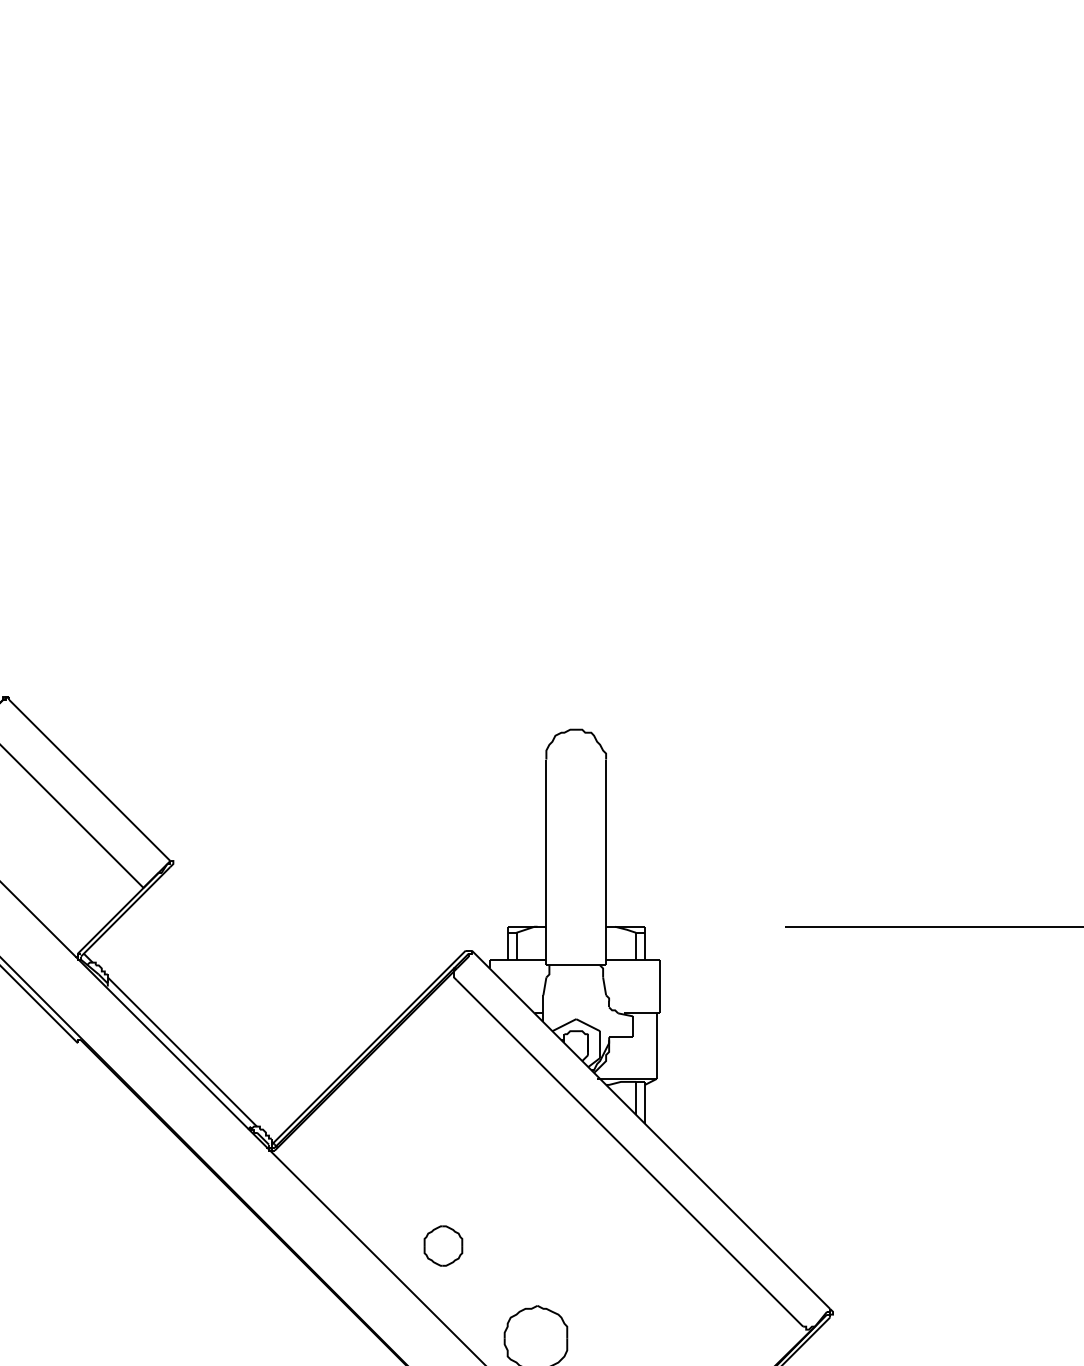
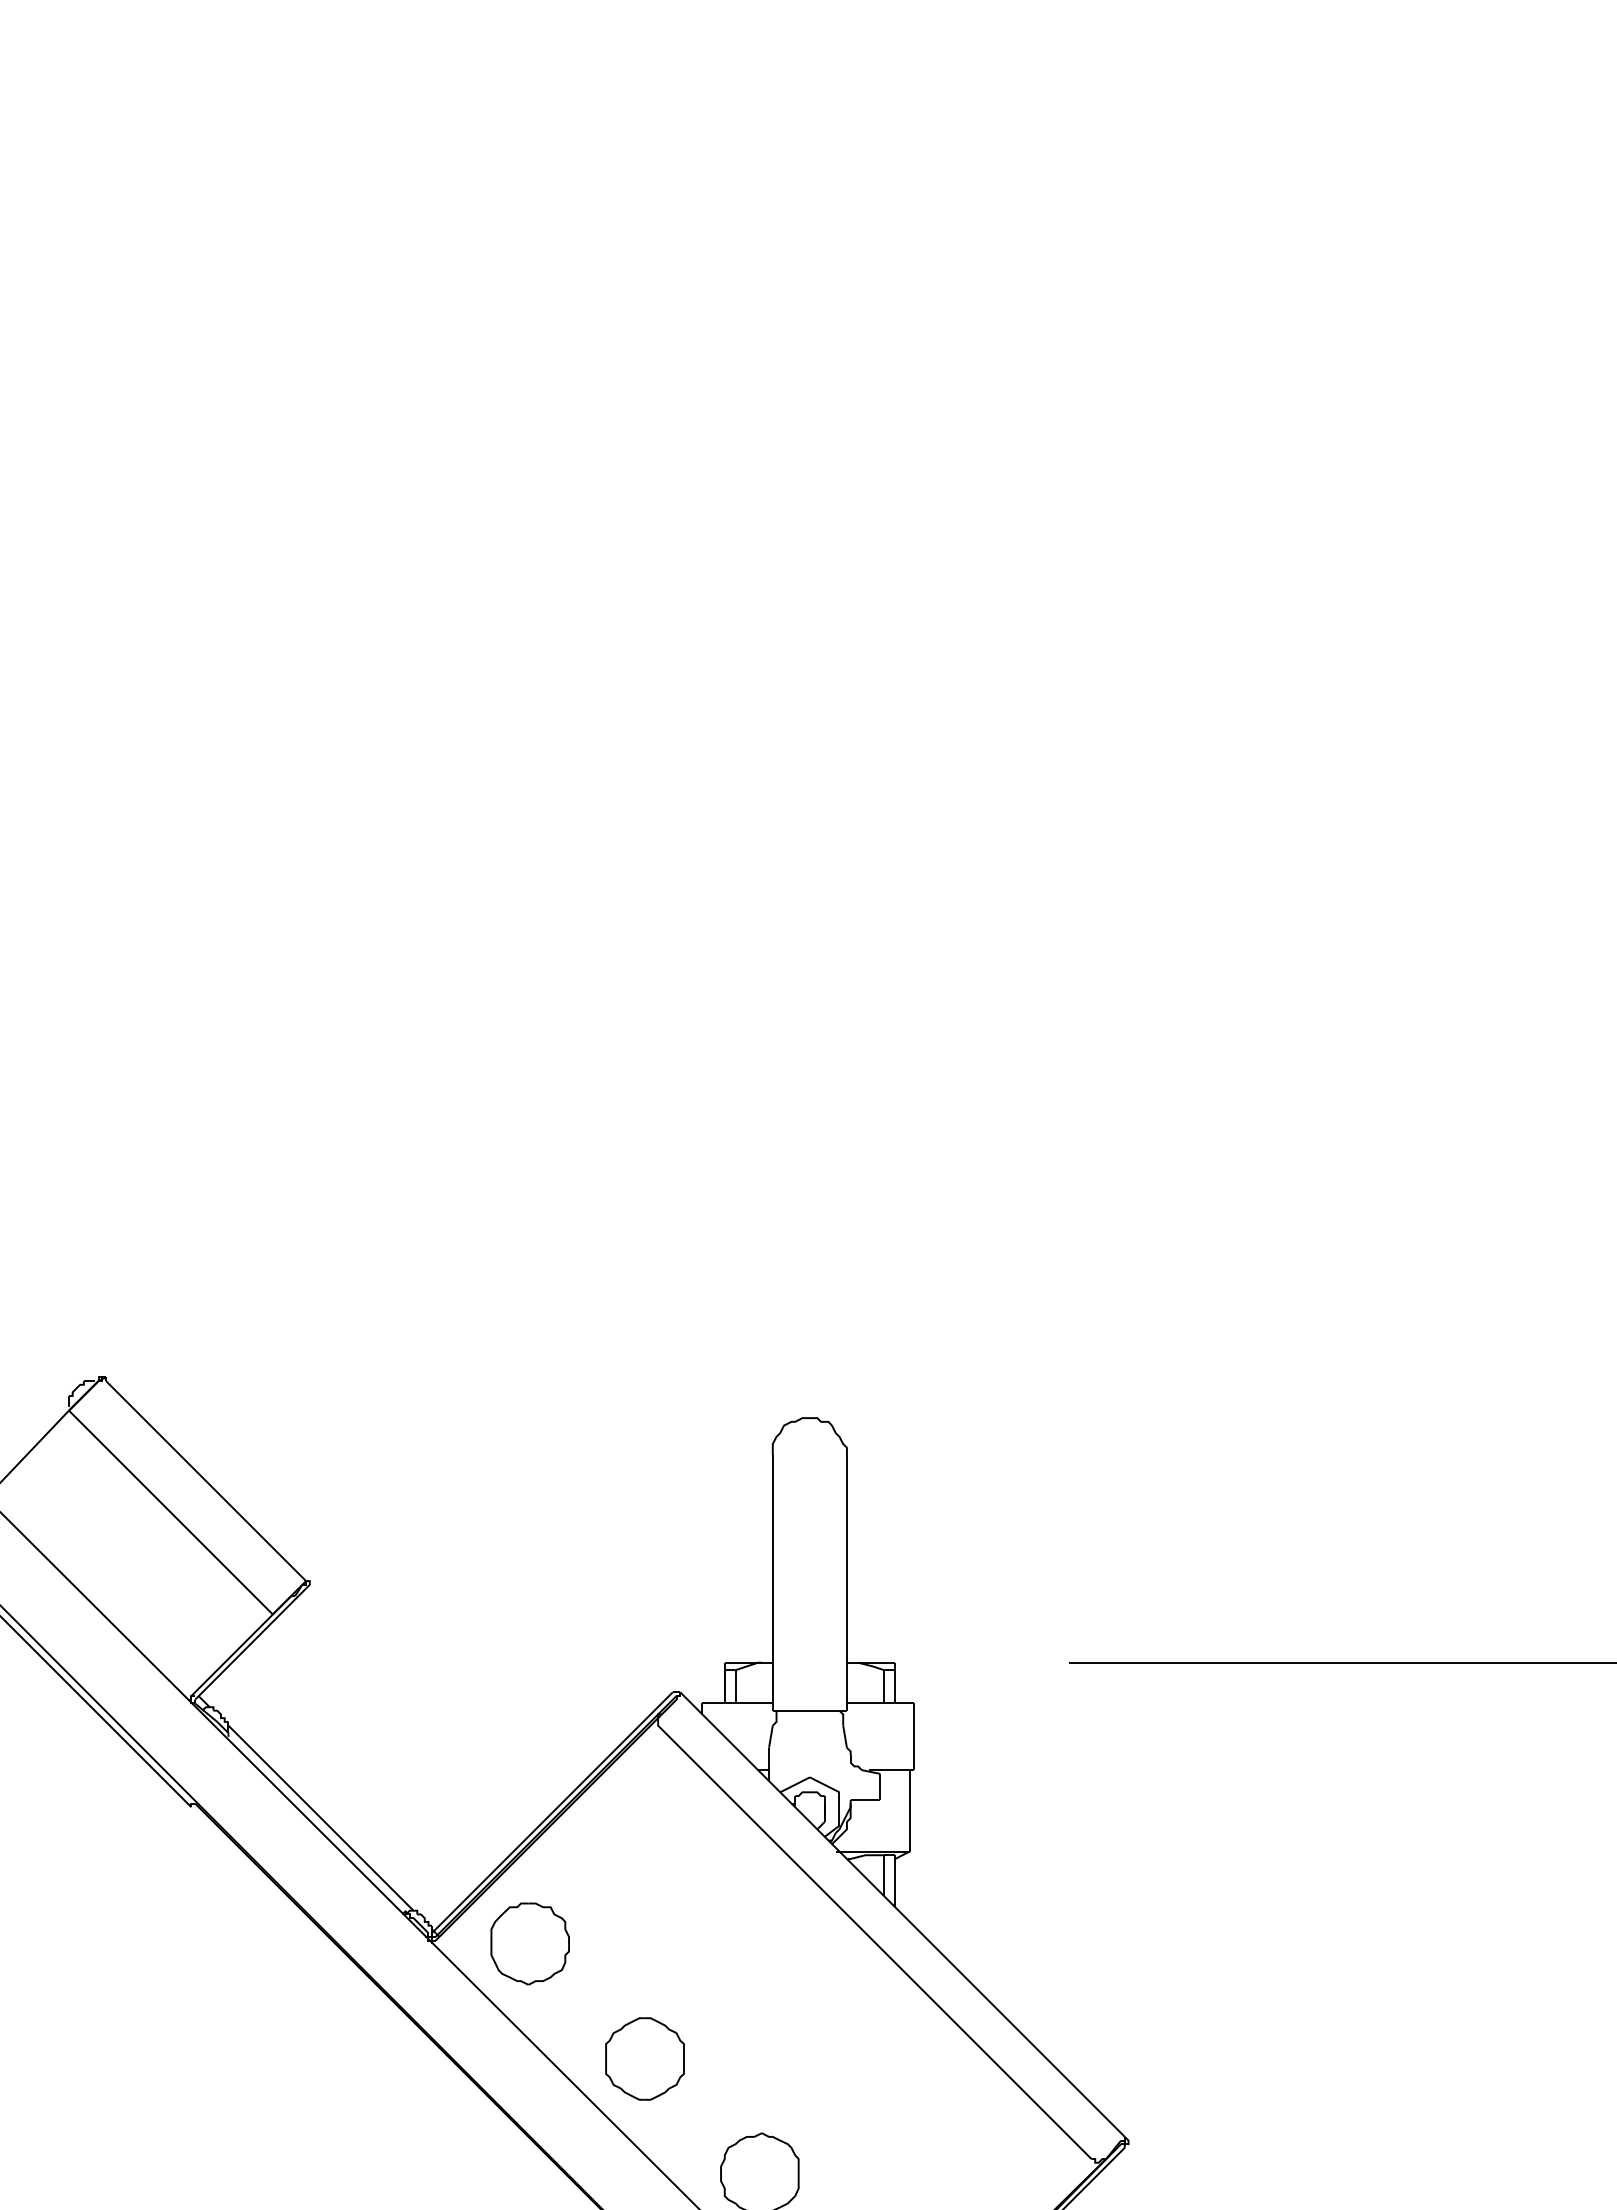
part: (350, 1153) -> (529, 1943), added
part: (443, 1245) -> (644, 2058), size x1.67

